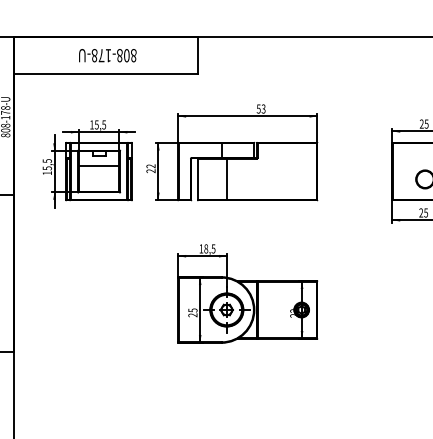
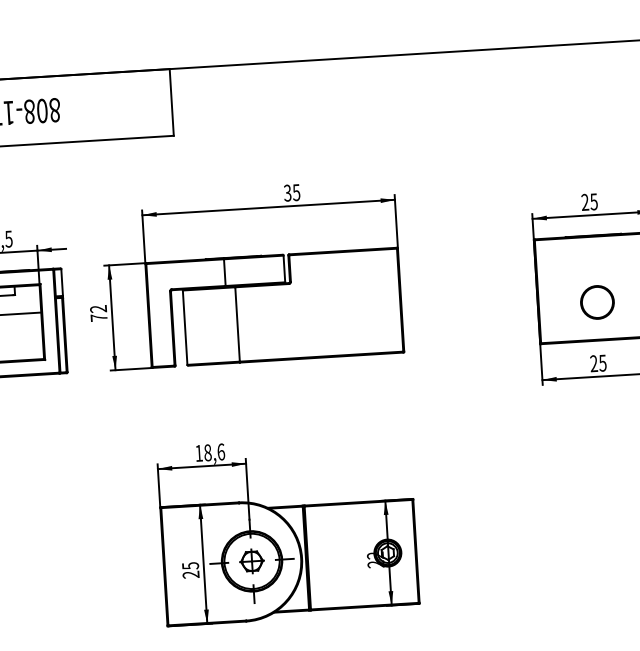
text: (261, 107) -> (292, 190), 53 -> 35
text: (150, 171) -> (98, 318), 22 -> 72
text: (213, 248) -> (221, 451), 18,5 -> 18,6

